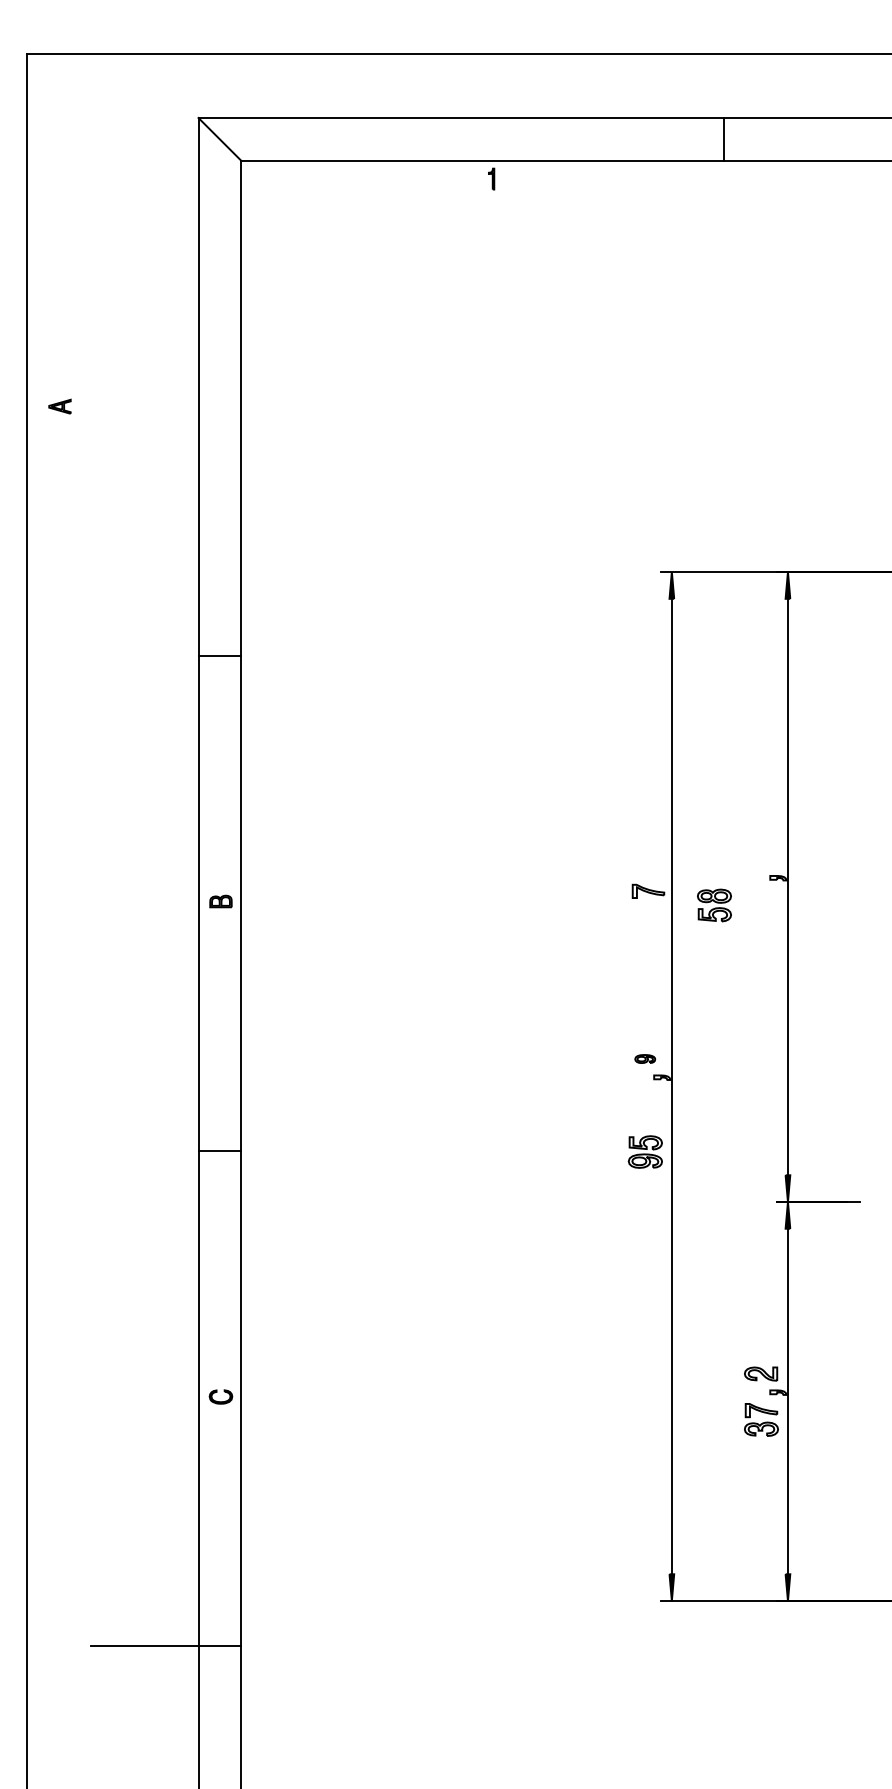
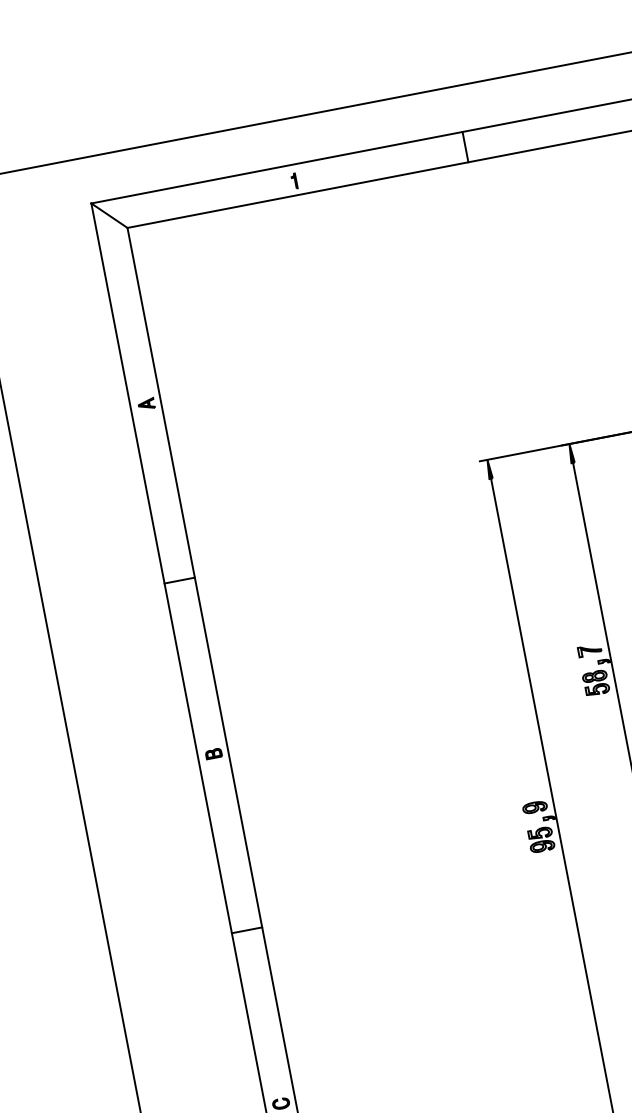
part: (491, 178) -> (294, 180), moved
part: (59, 406) -> (146, 404), moved
part: (648, 890) -> (589, 649), moved
part: (714, 905) -> (596, 683), moved
part: (644, 1058) -> (534, 807), size x1.67
part: (644, 1151) -> (540, 839), moved

